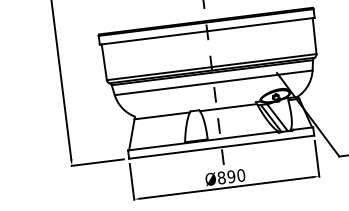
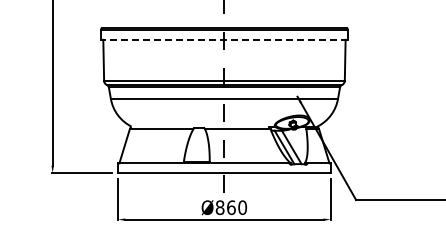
line: (206, 31) -> (223, 39), solid -> dashed
text: (231, 176) -> (231, 207), Ø890 -> Ø860

